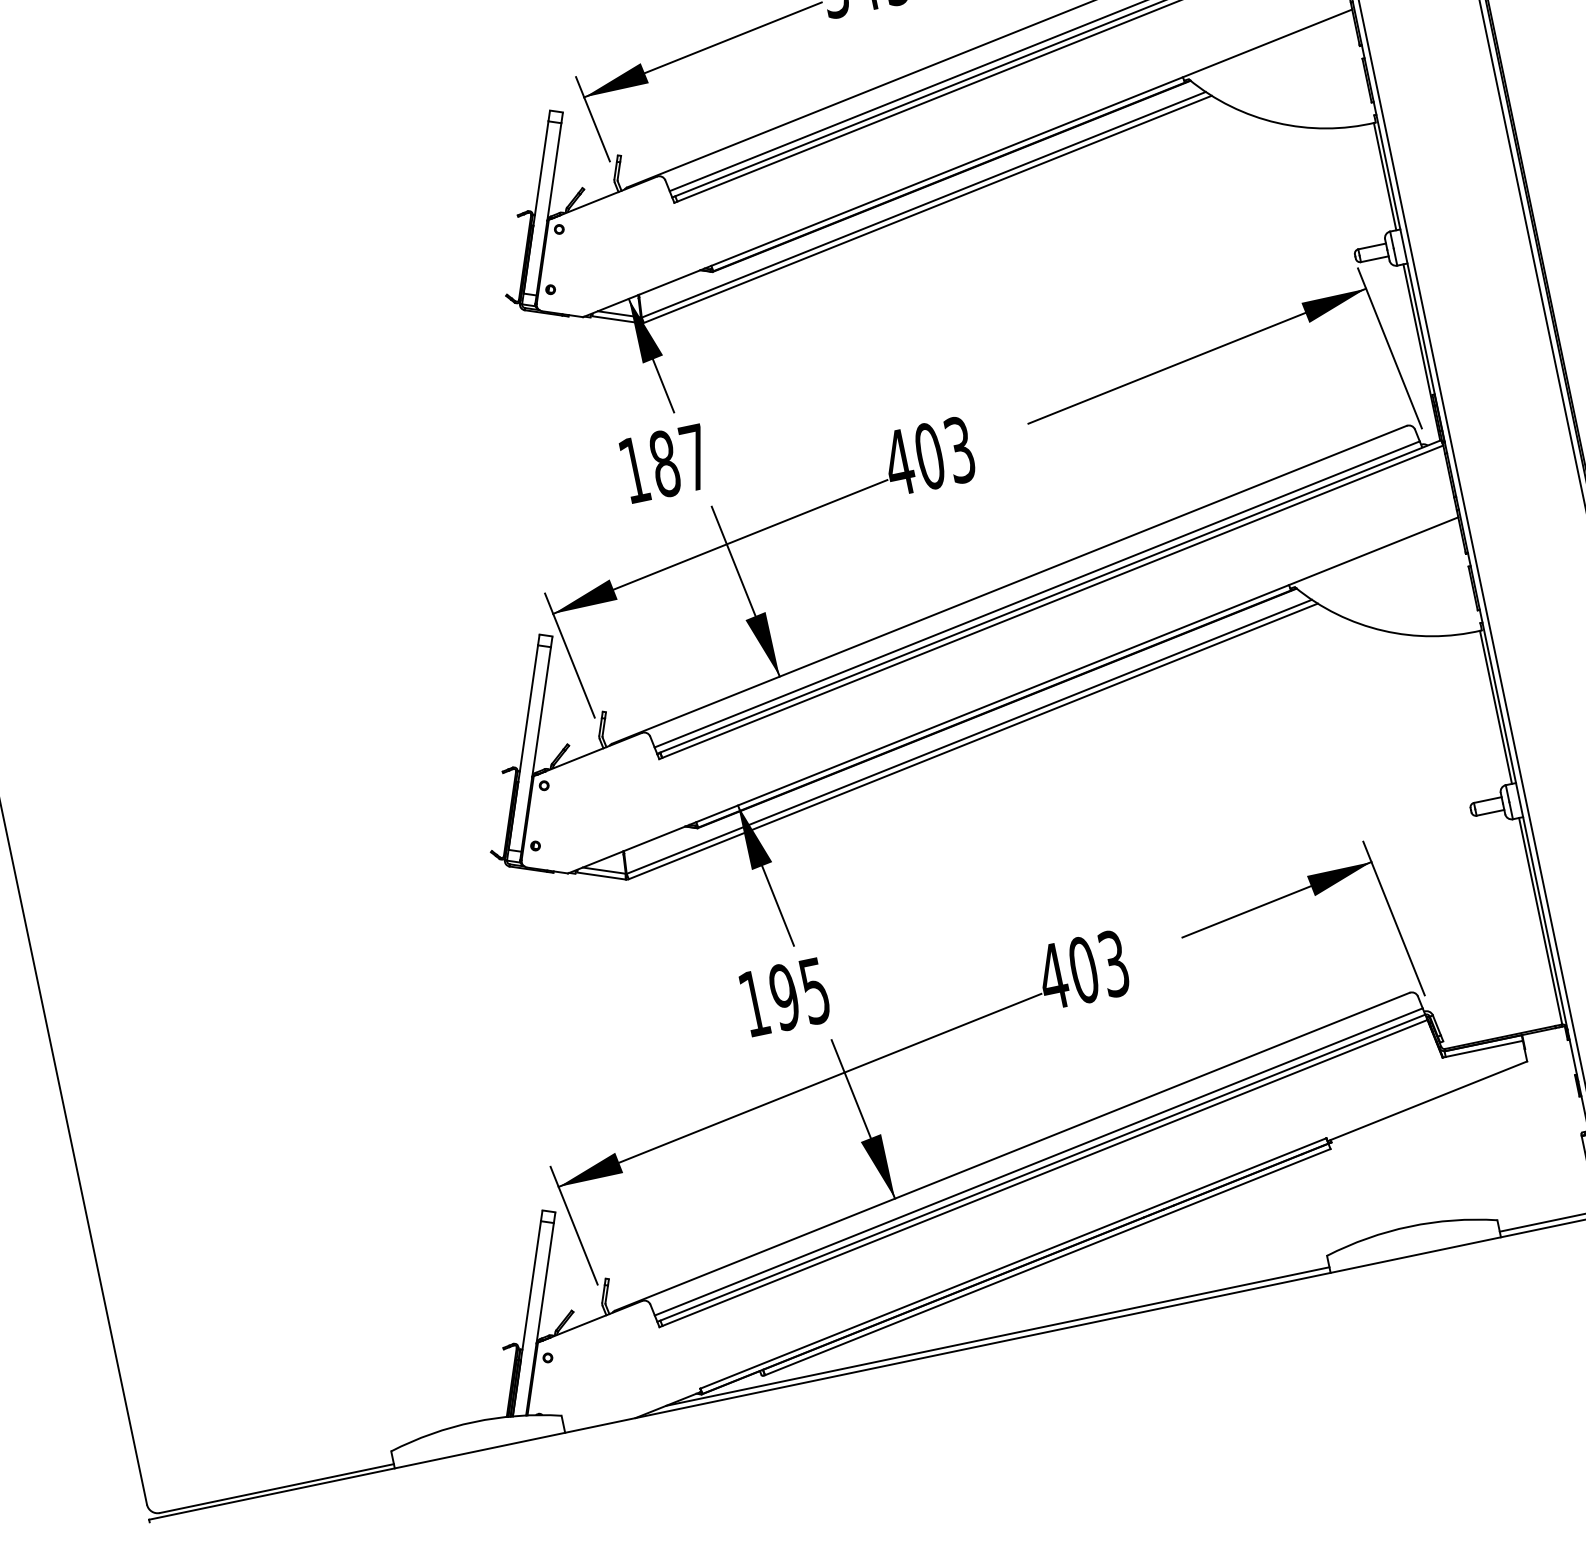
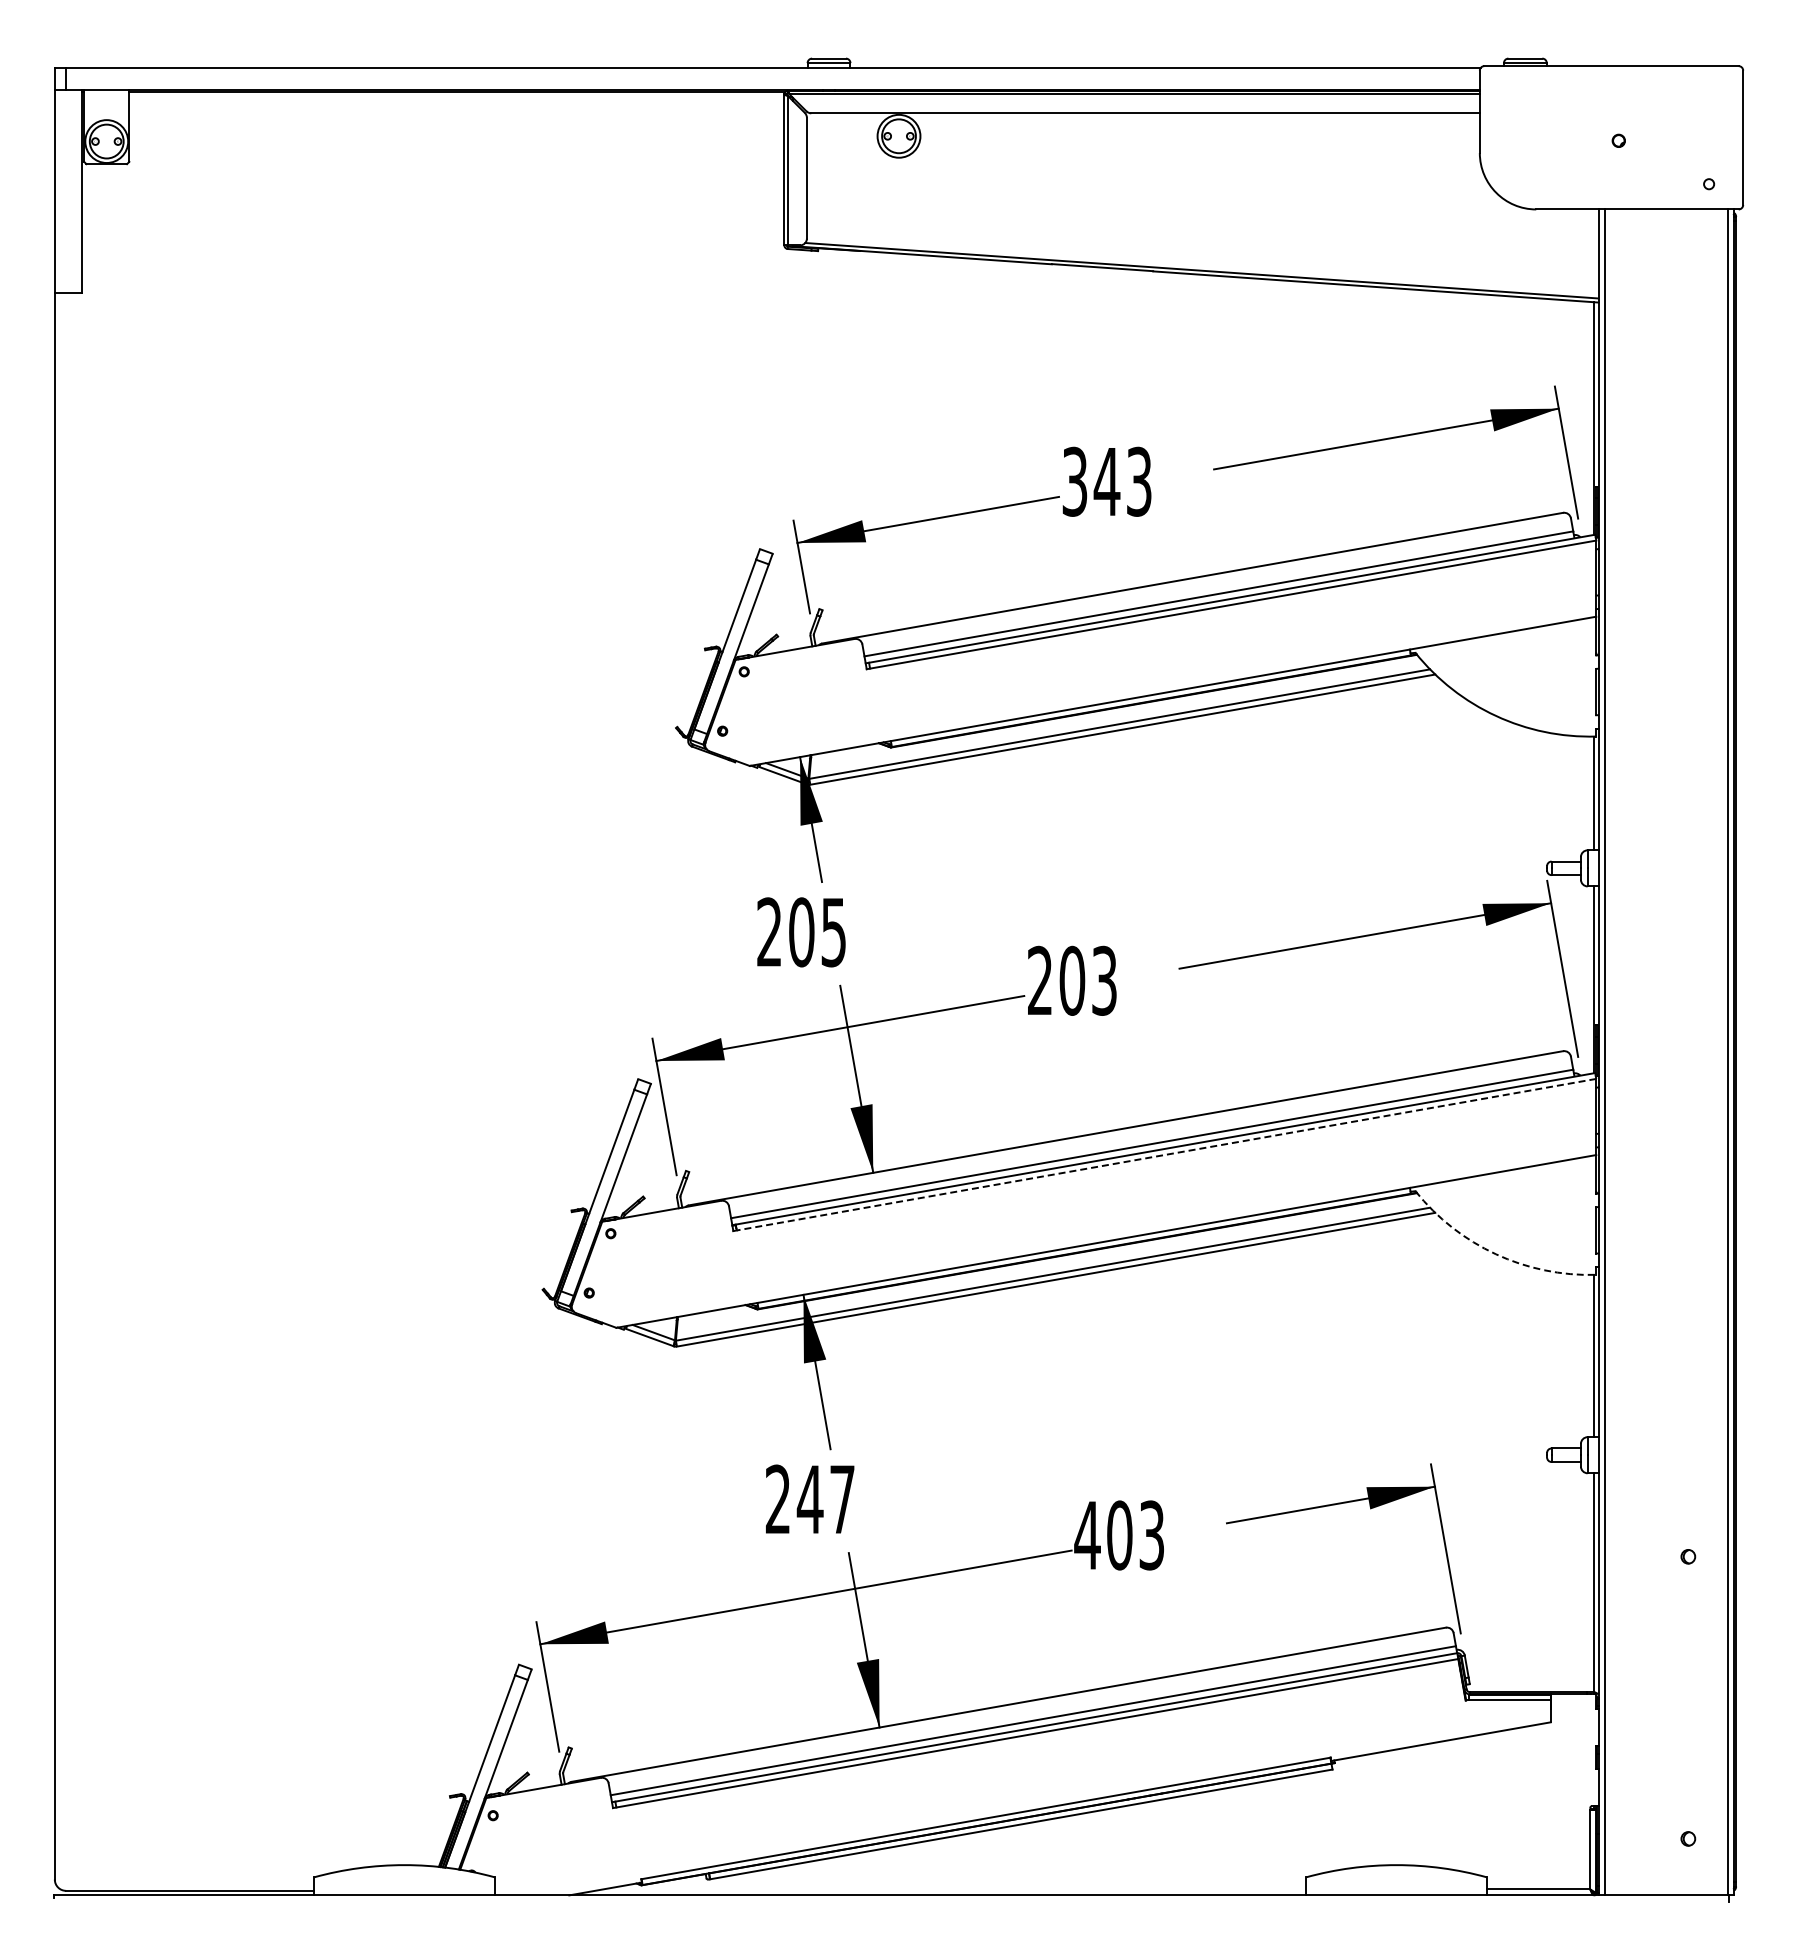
text: (898, 461) -> (1039, 979), 403 -> 203
text: (664, 464) -> (801, 932), 187 -> 205
line: (1052, 601) -> (1166, 1154), solid -> dashed
arc: (1382, 631) -> (1495, 1254), solid -> dashed
text: (784, 997) -> (809, 1499), 195 -> 247
line: (997, 1336) -> (954, 1889), removed

